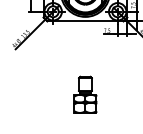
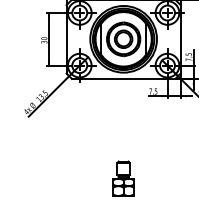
part: (85, 94) -> (123, 178), size x0.7

